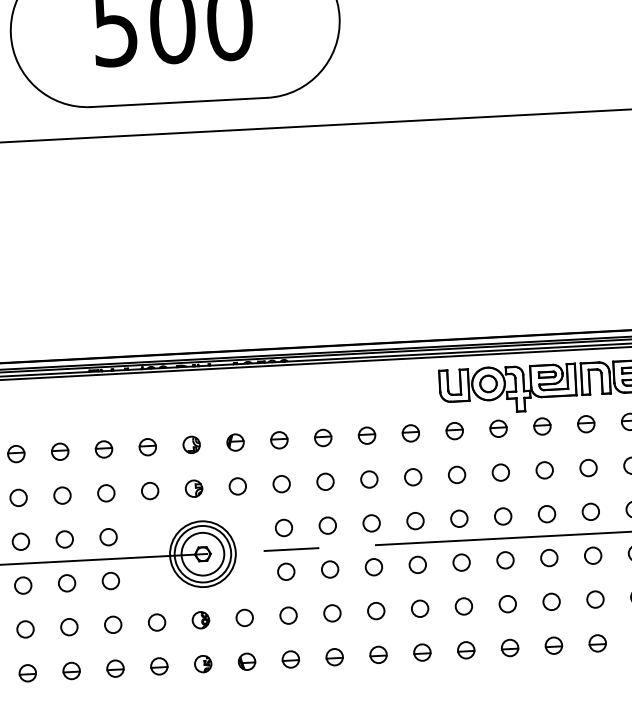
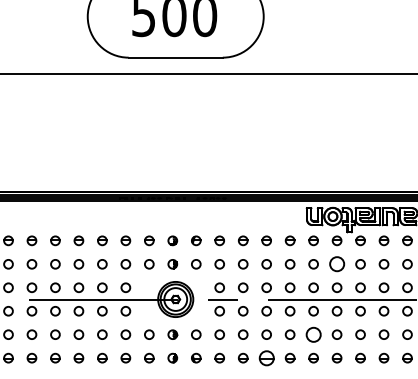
circle: (499, 473) -> (336, 264), size x1.6
circle: (463, 606) -> (313, 334), size x1.6
part: (378, 653) -> (266, 357), size x1.6

